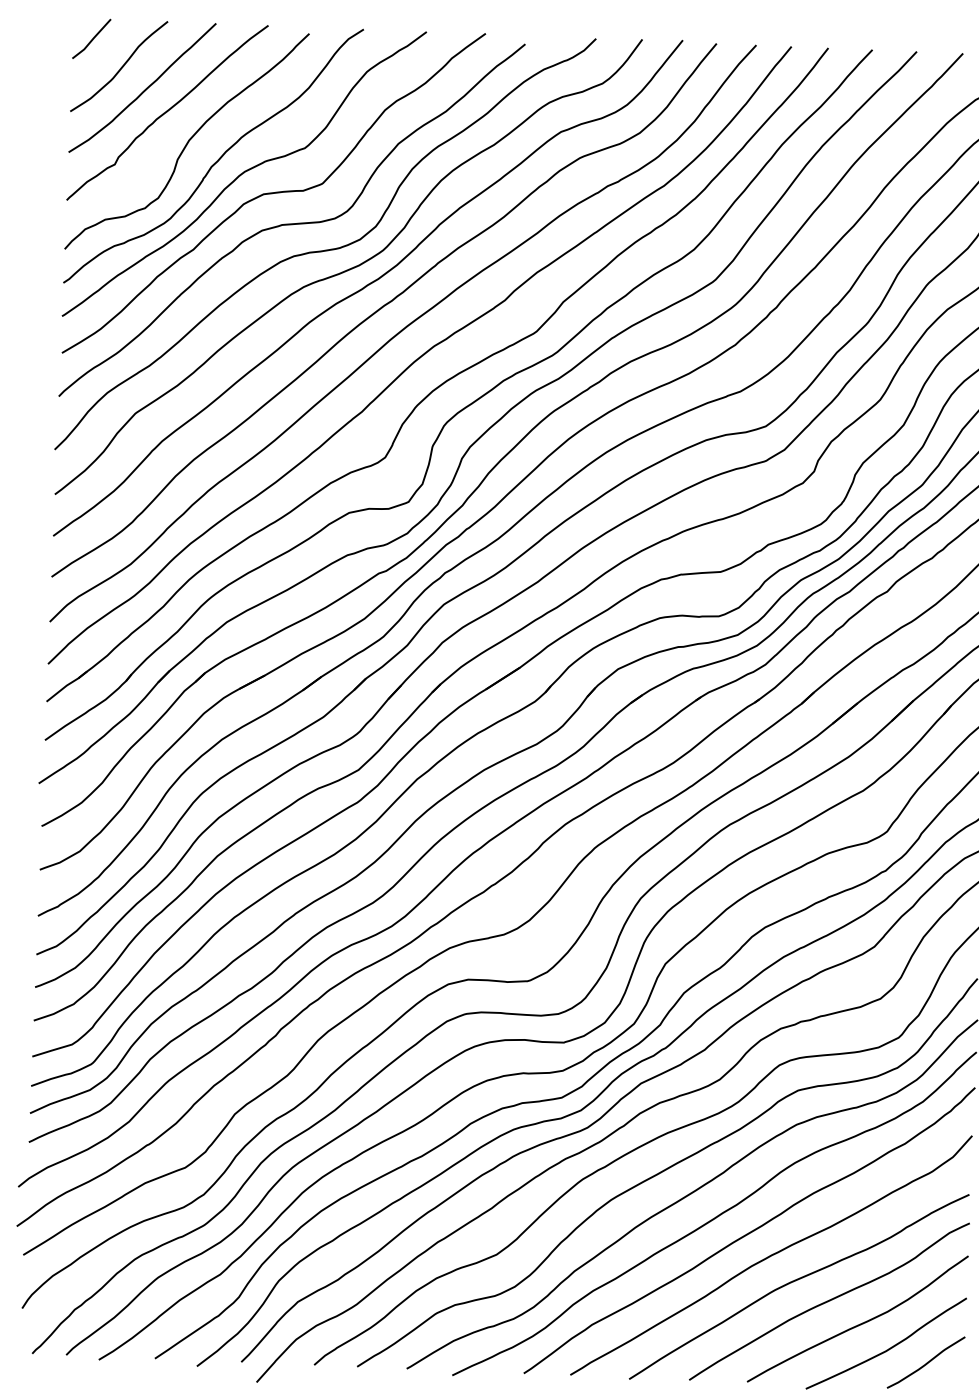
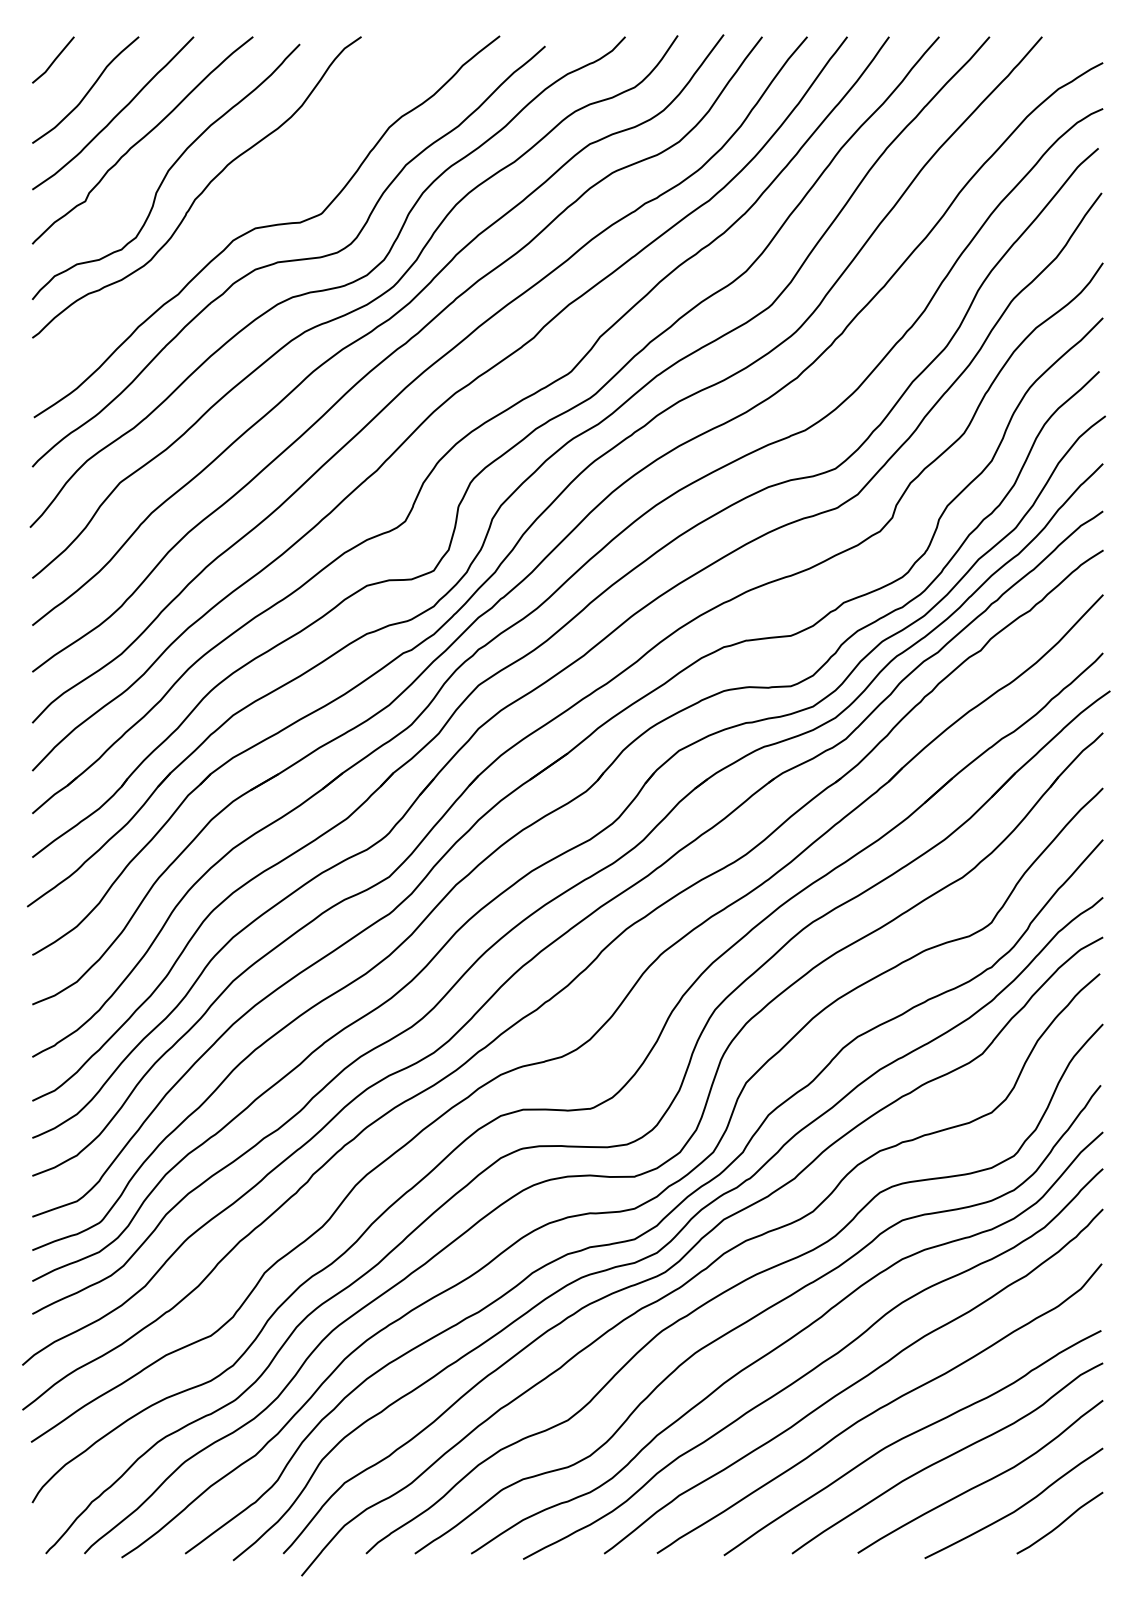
curve: (244, 173) -> (232, 205), removed

